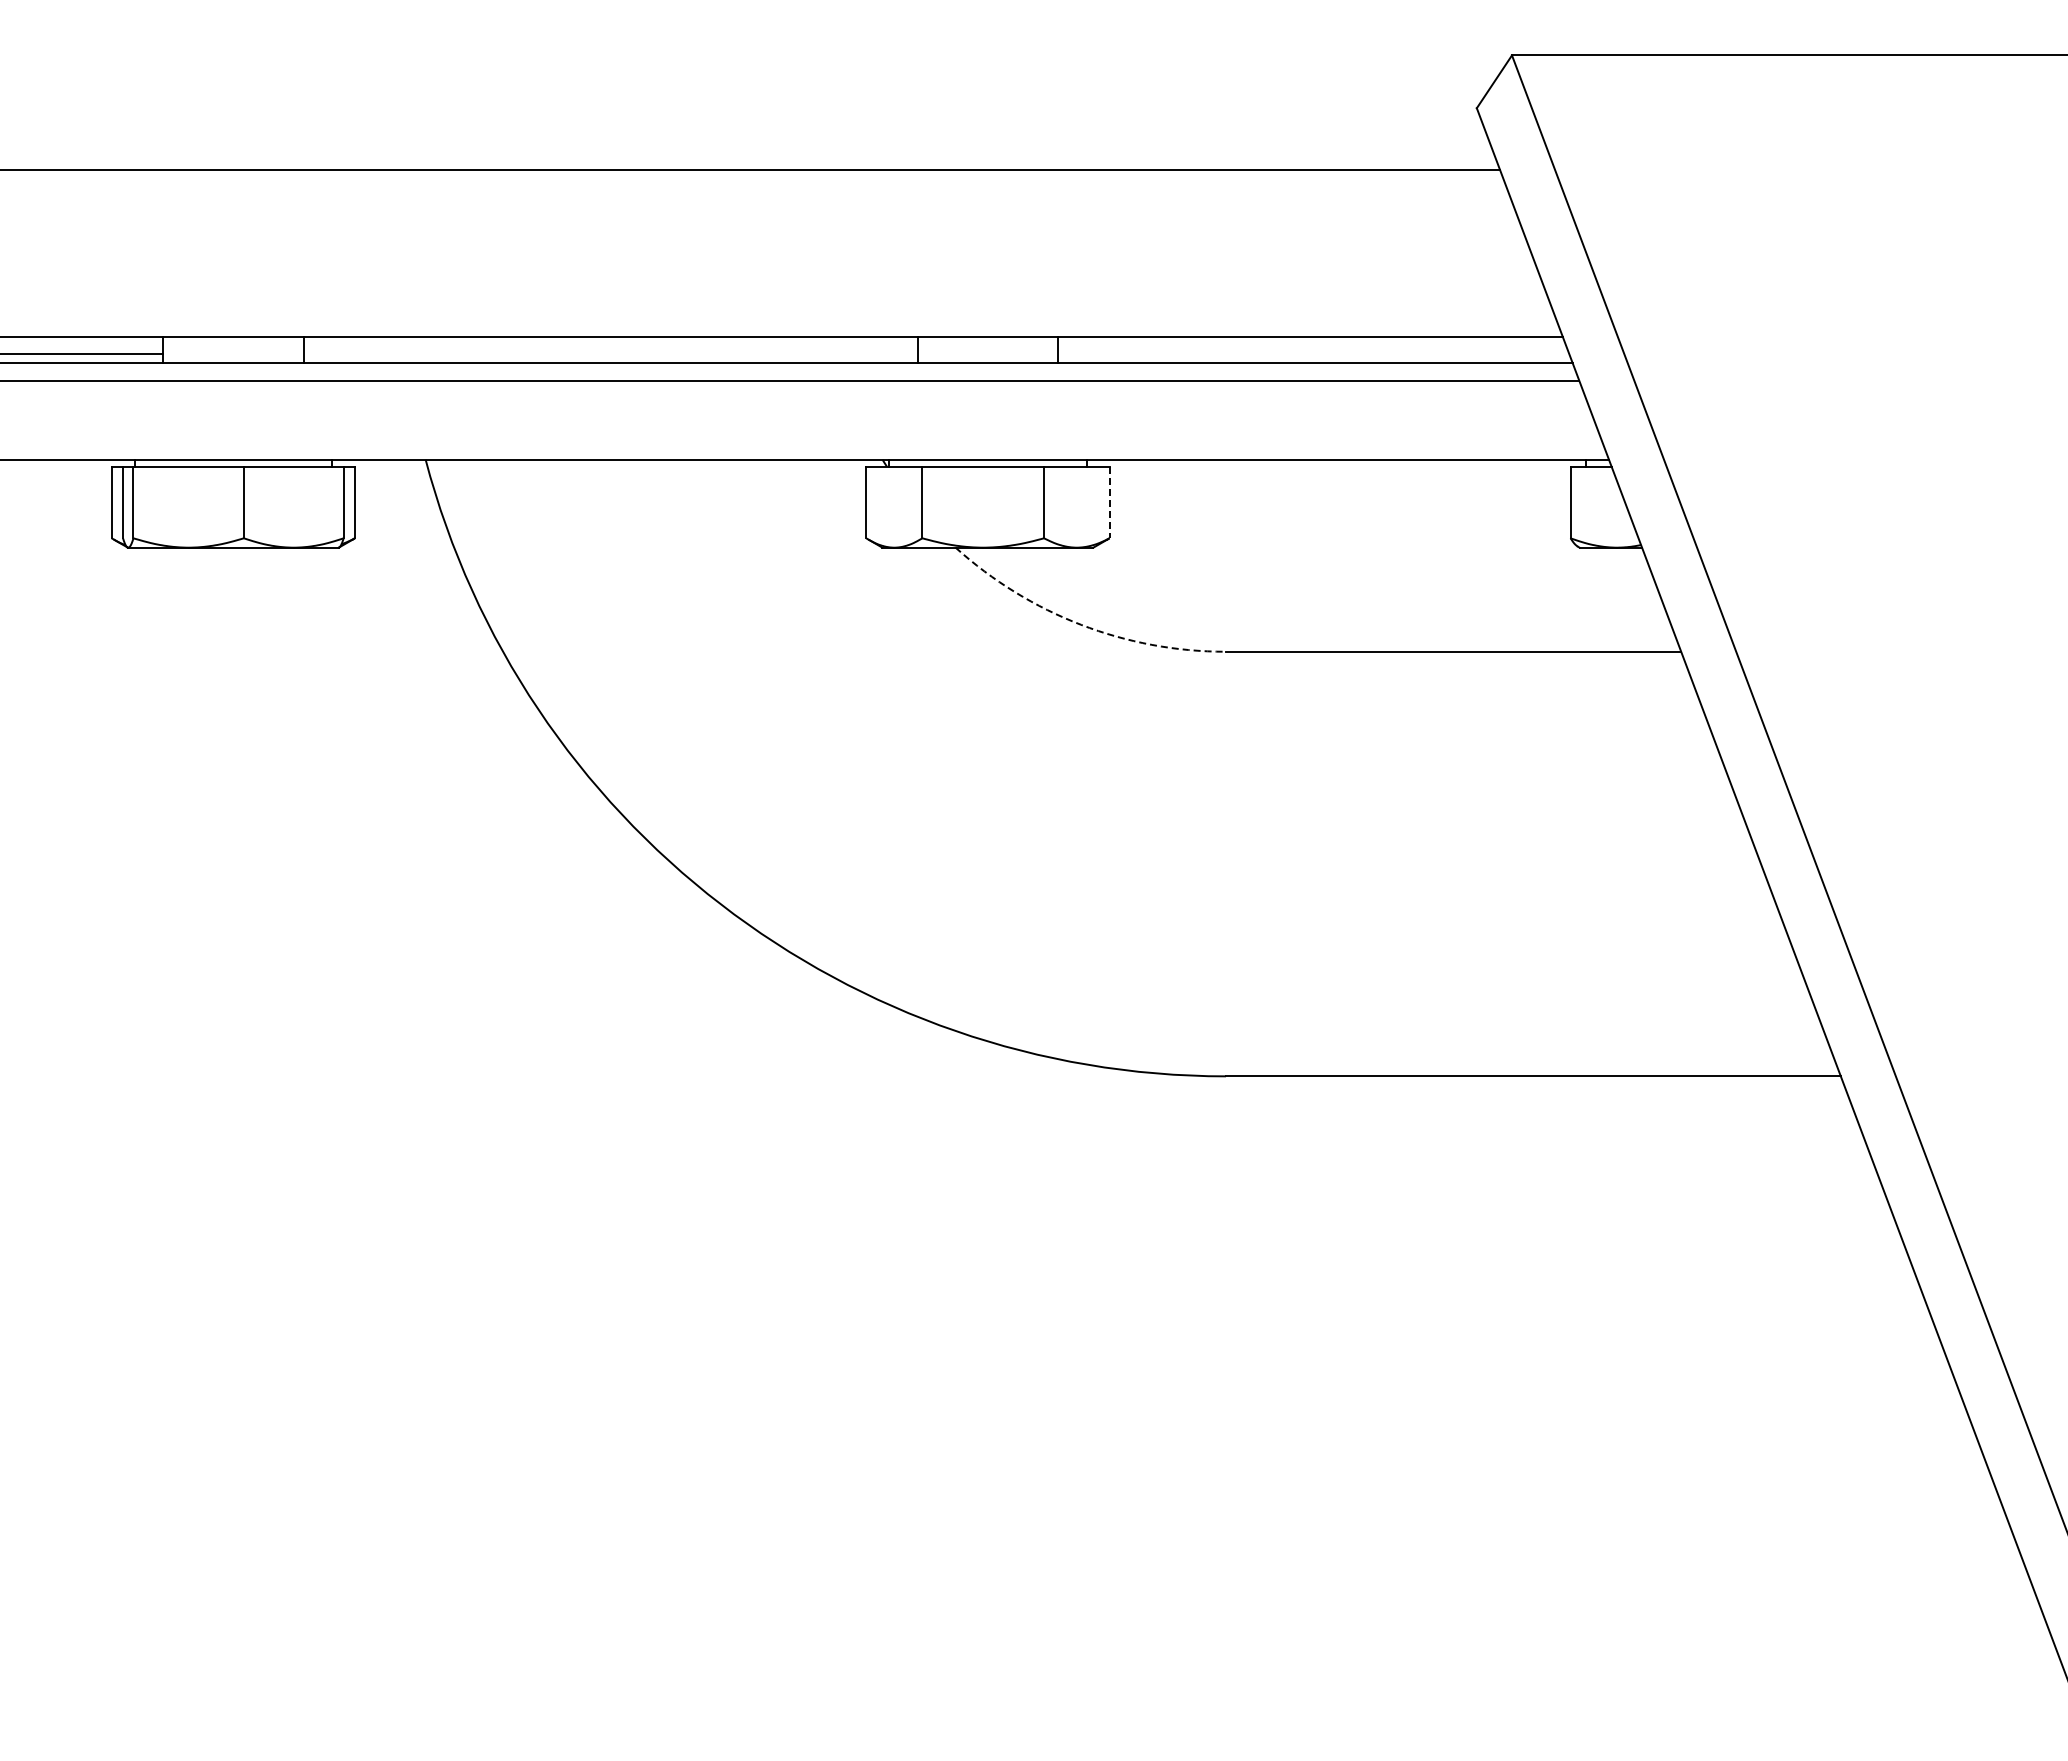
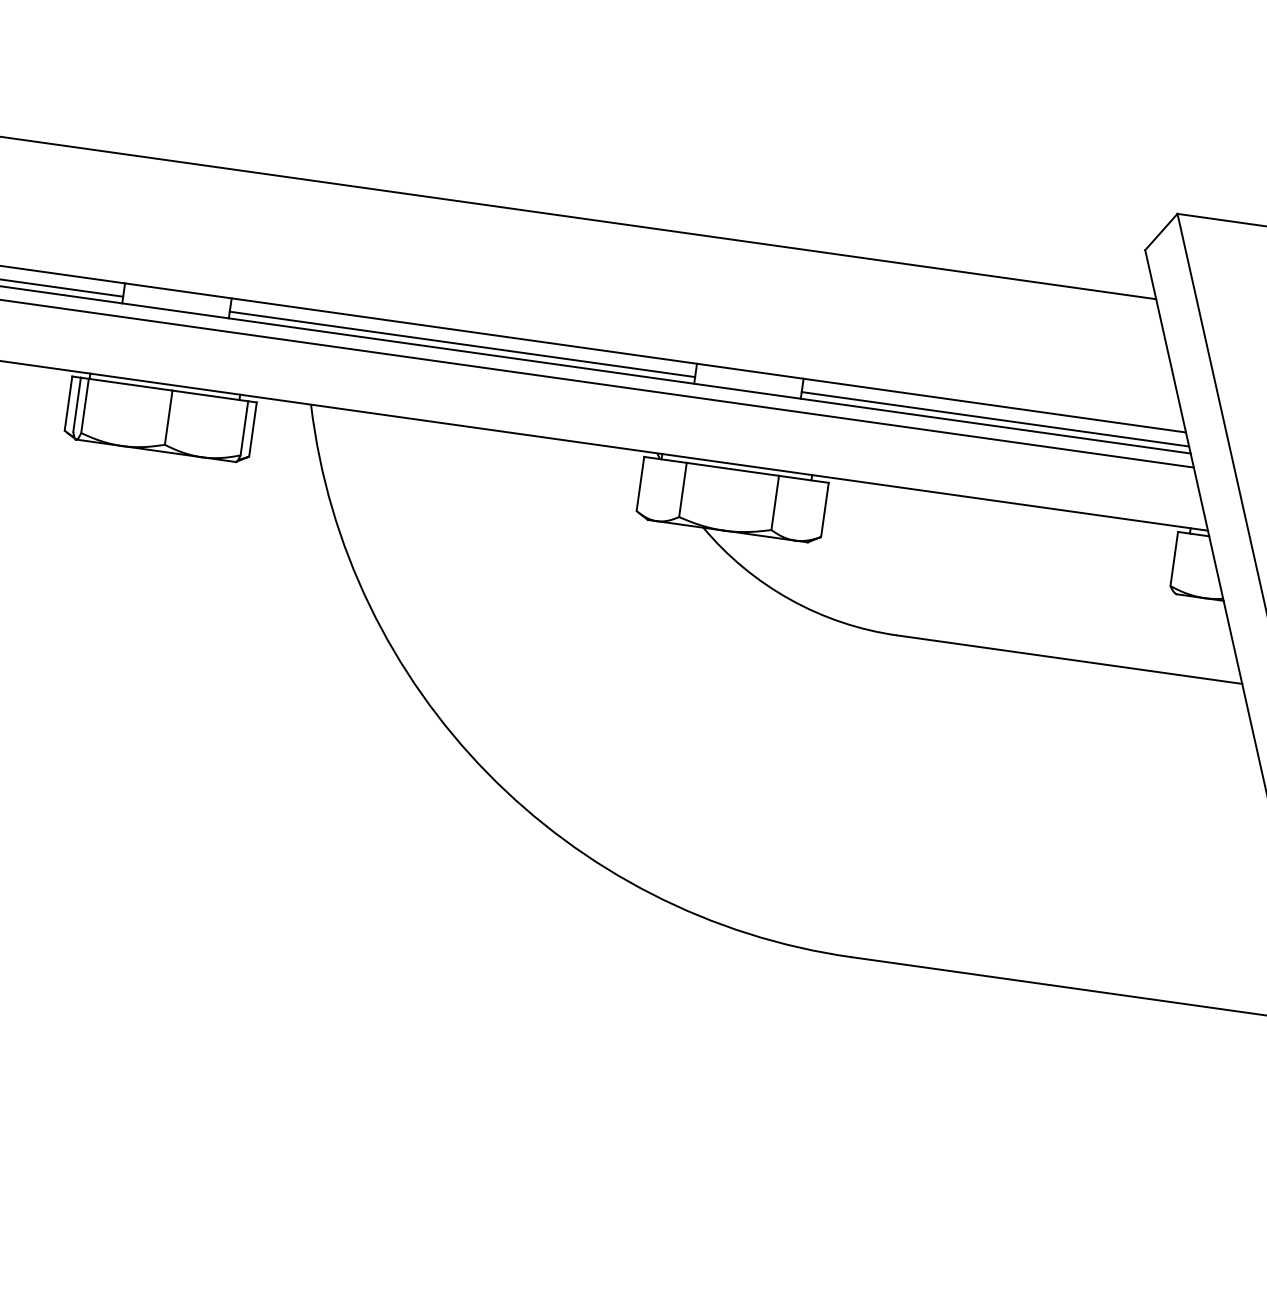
line: (610, 354) -> (462, 344), added
line: (1313, 354) -> (995, 419), added
line: (1109, 502) -> (824, 509), dashed -> solid
arc: (1081, 624) -> (790, 599), dashed -> solid

